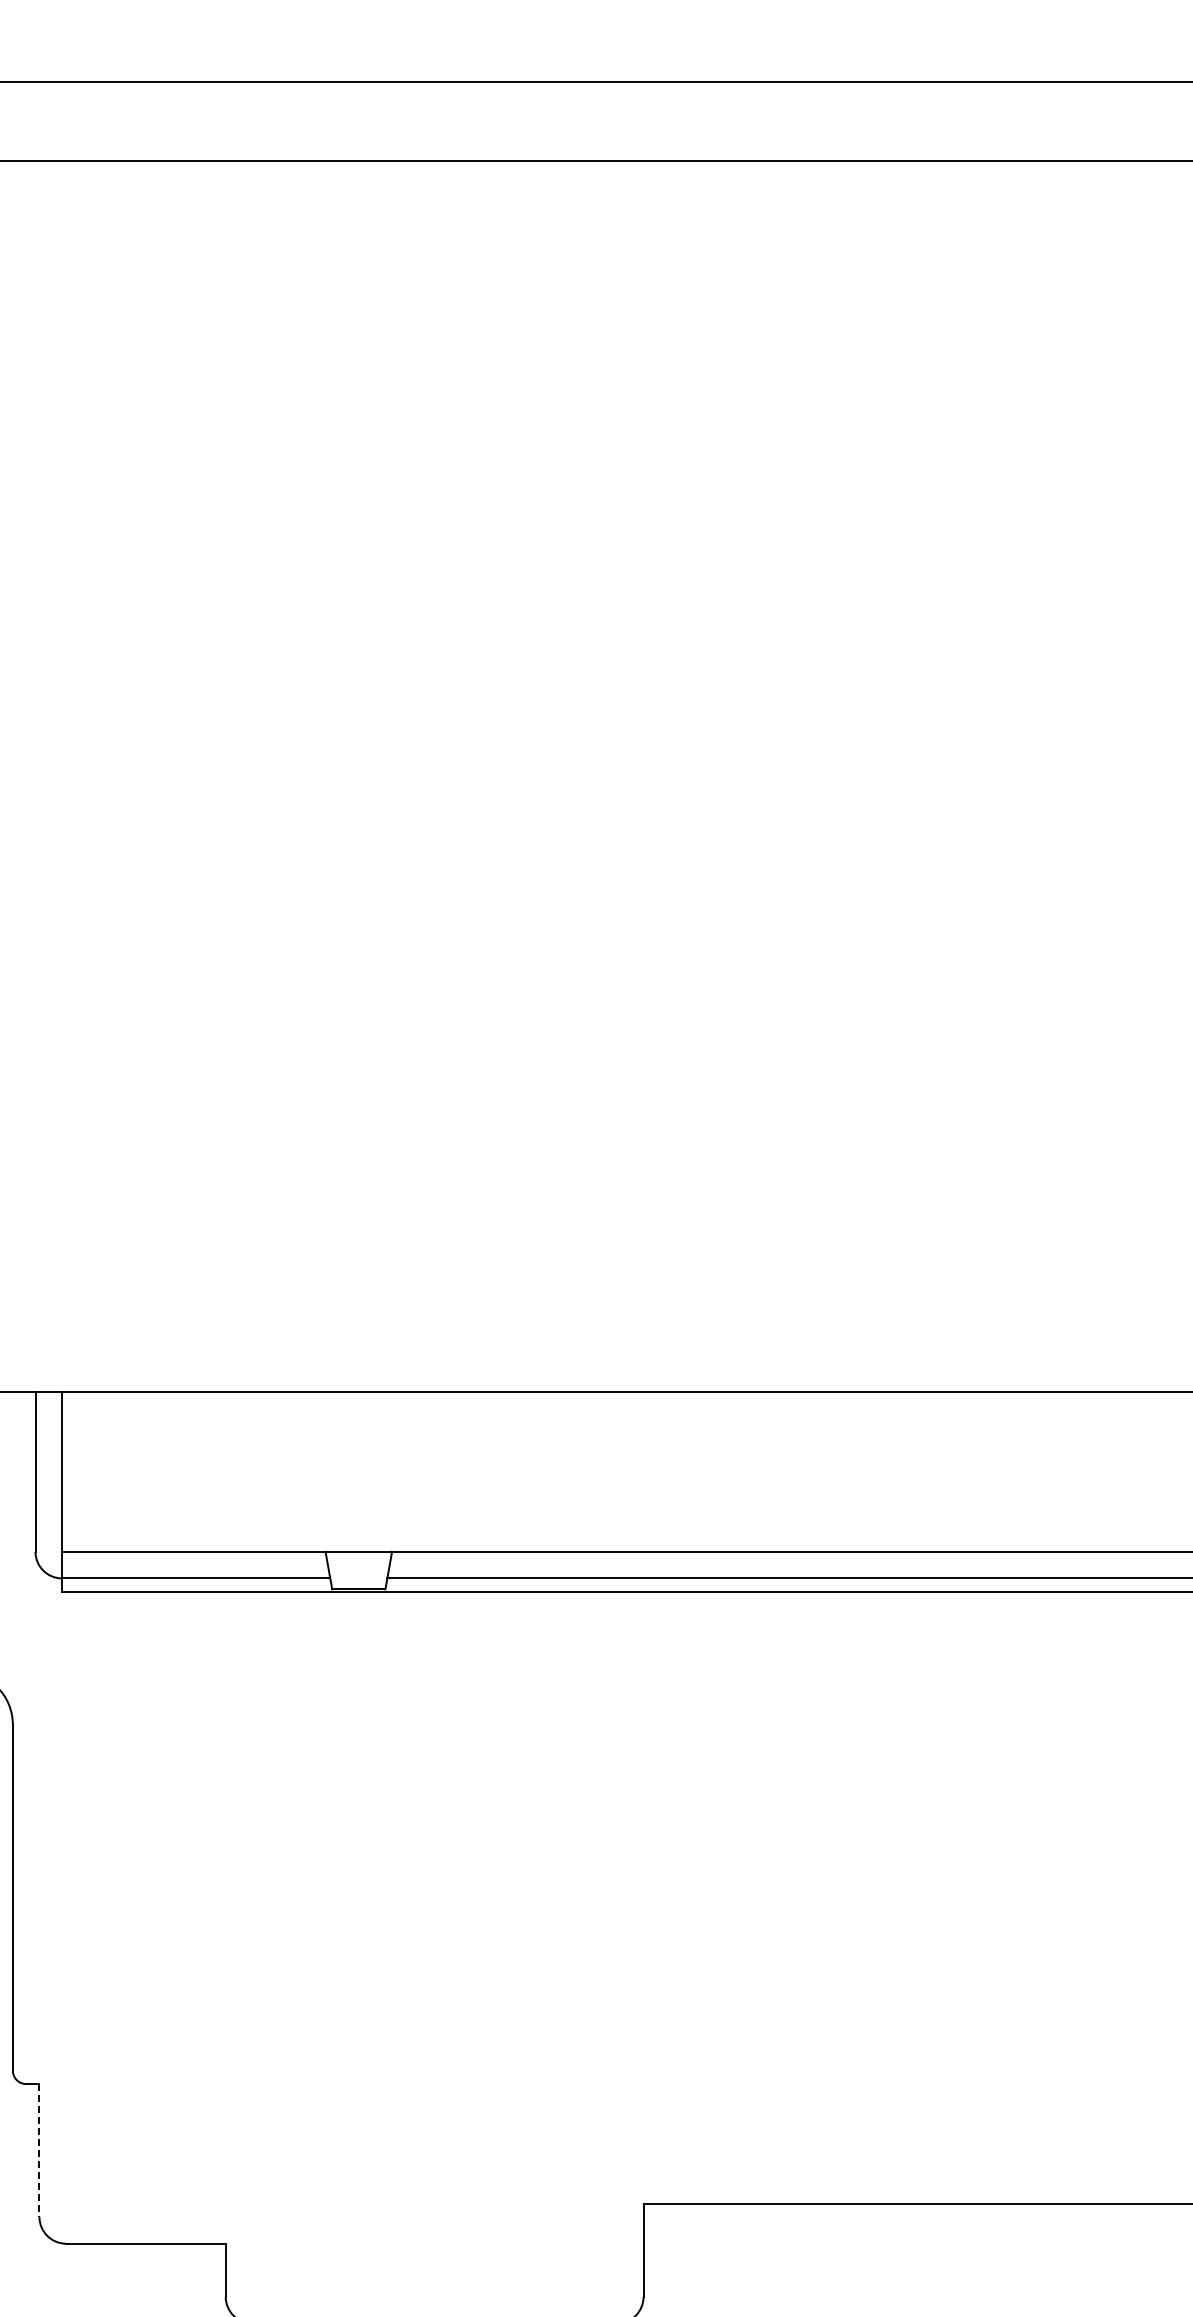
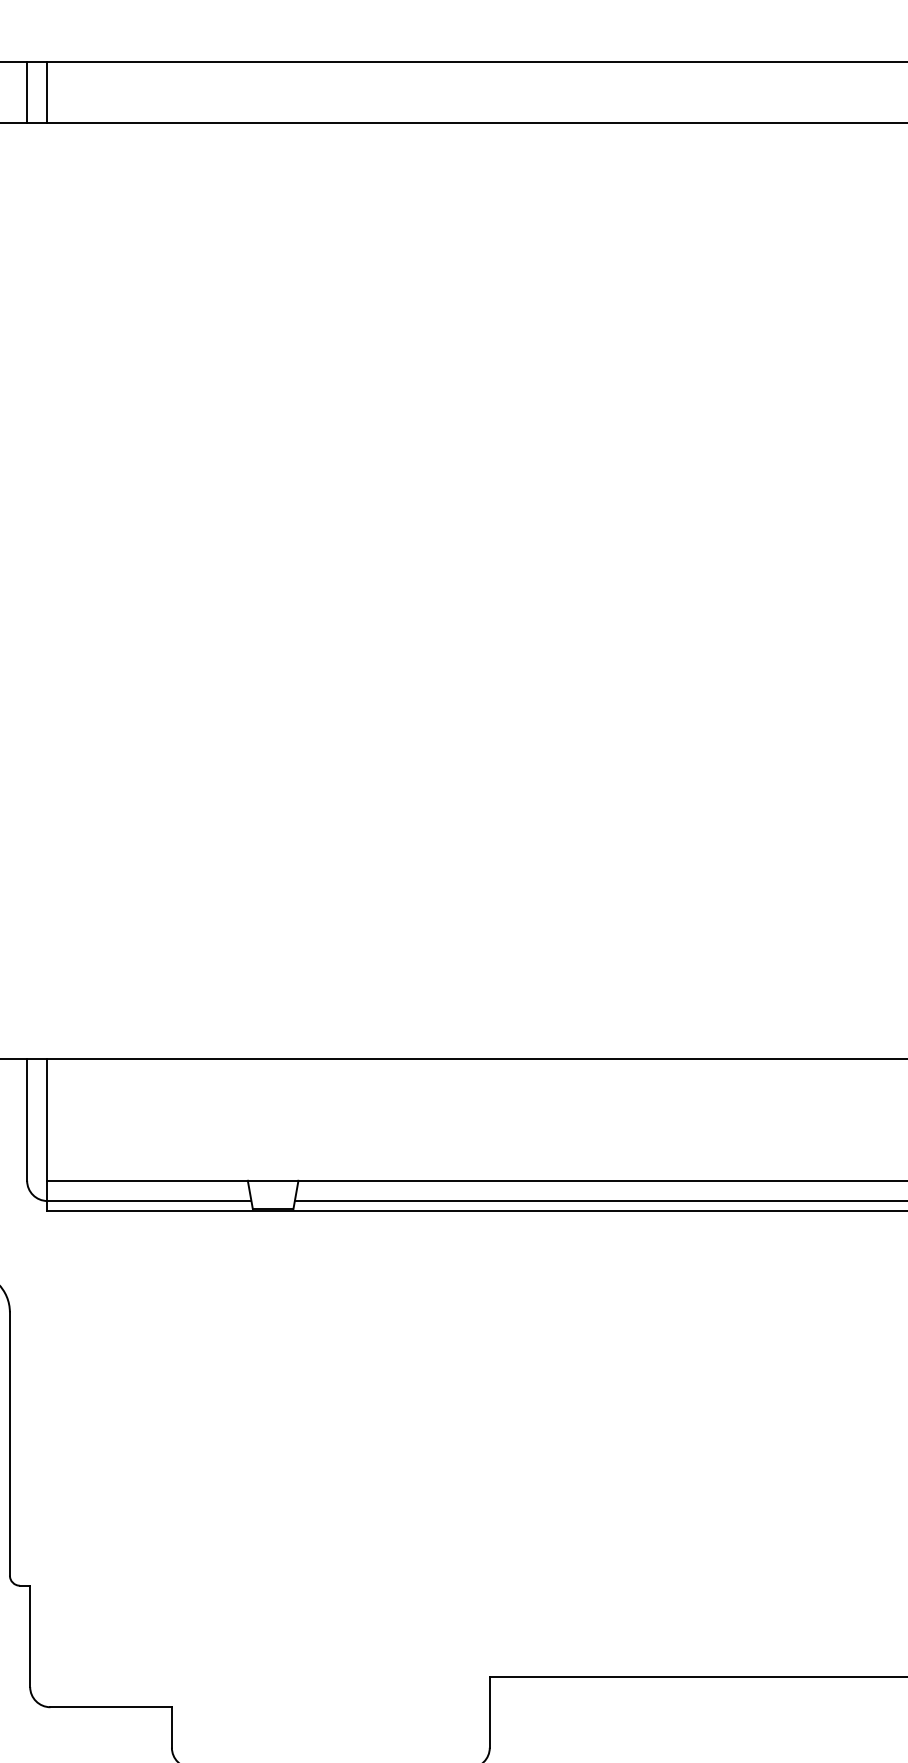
line: (35, 121) -> (27, 92), added
line: (62, 121) -> (47, 92), added
line: (39, 2150) -> (30, 1636), dashed -> solid

